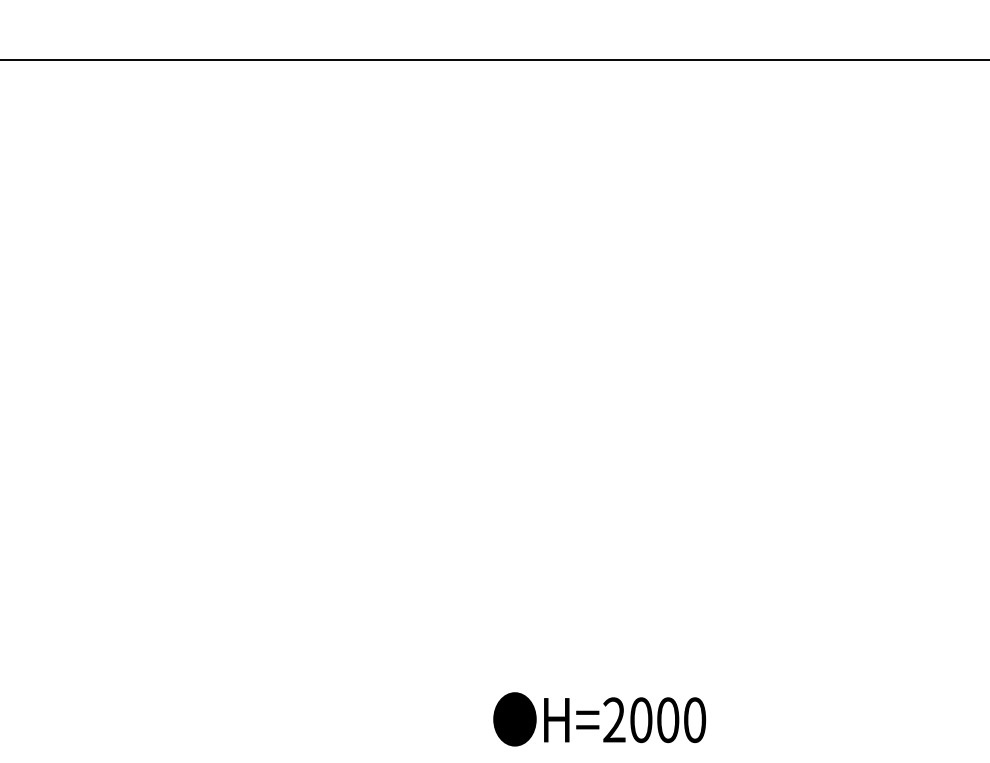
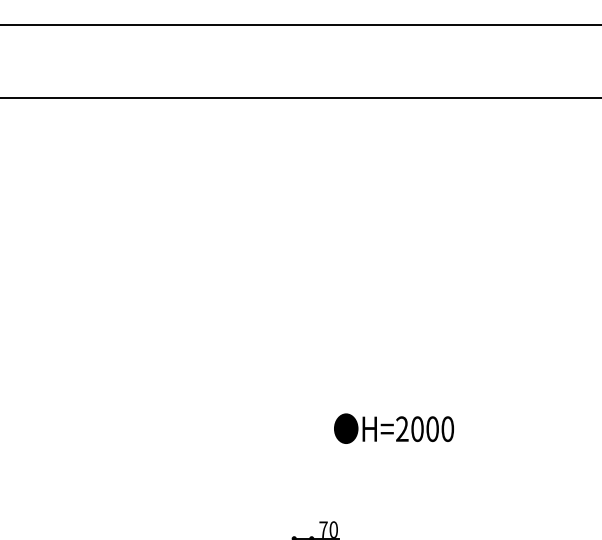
text: (598, 718) -> (393, 428), moved

